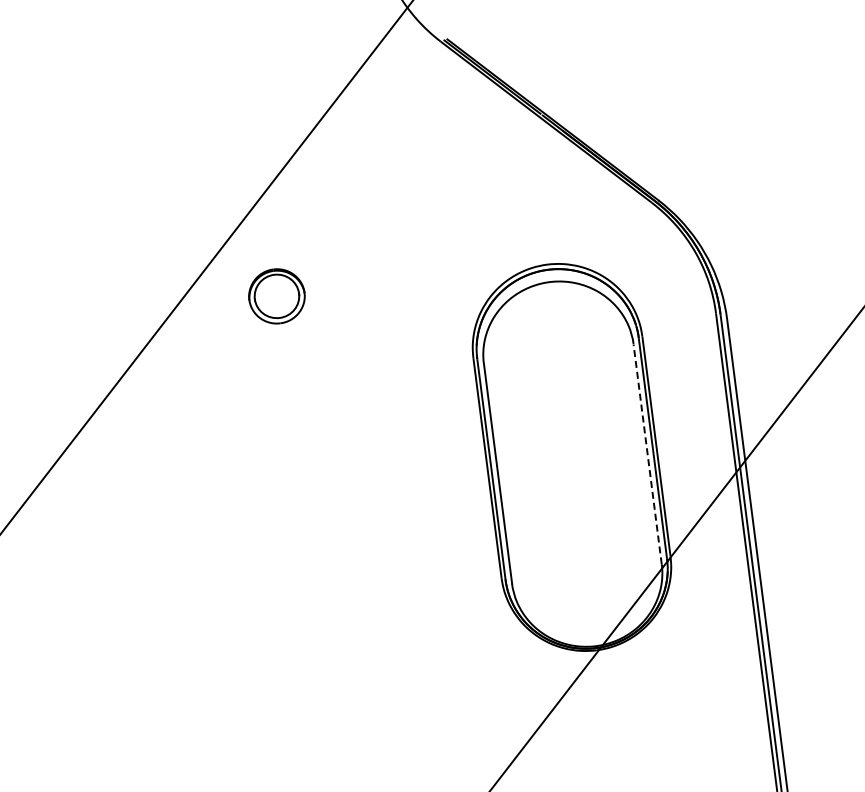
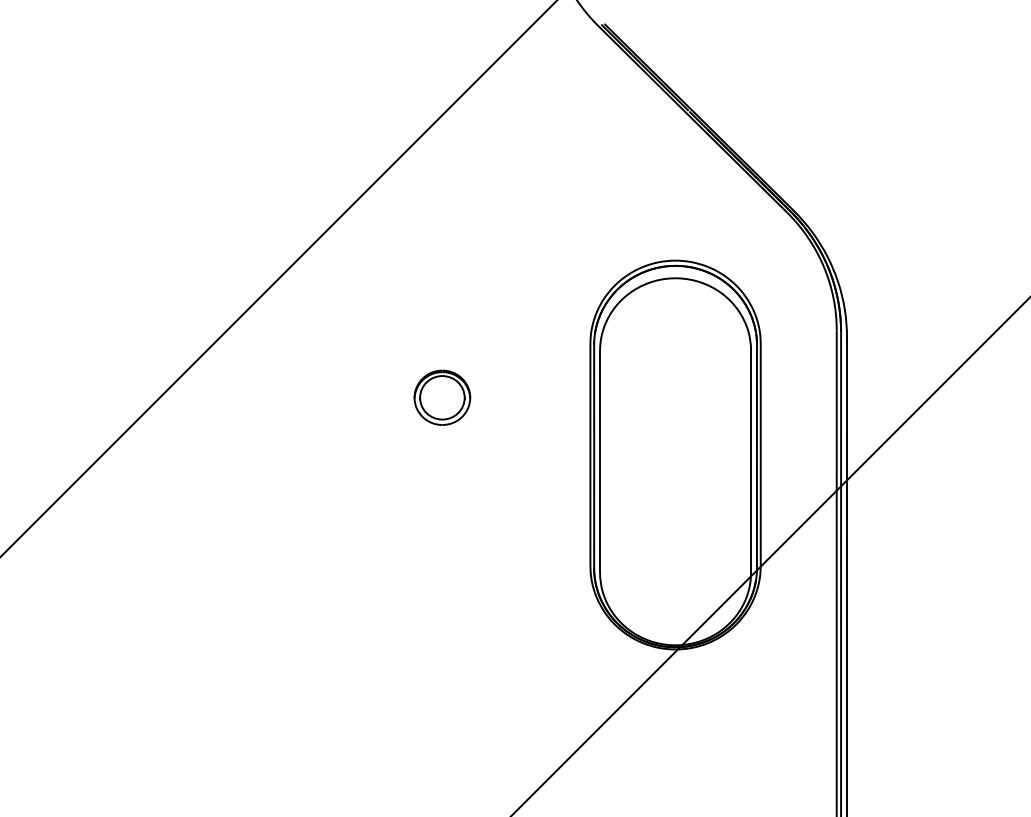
part: (277, 296) -> (442, 397), moved
line: (648, 454) -> (751, 461), dashed -> solid

